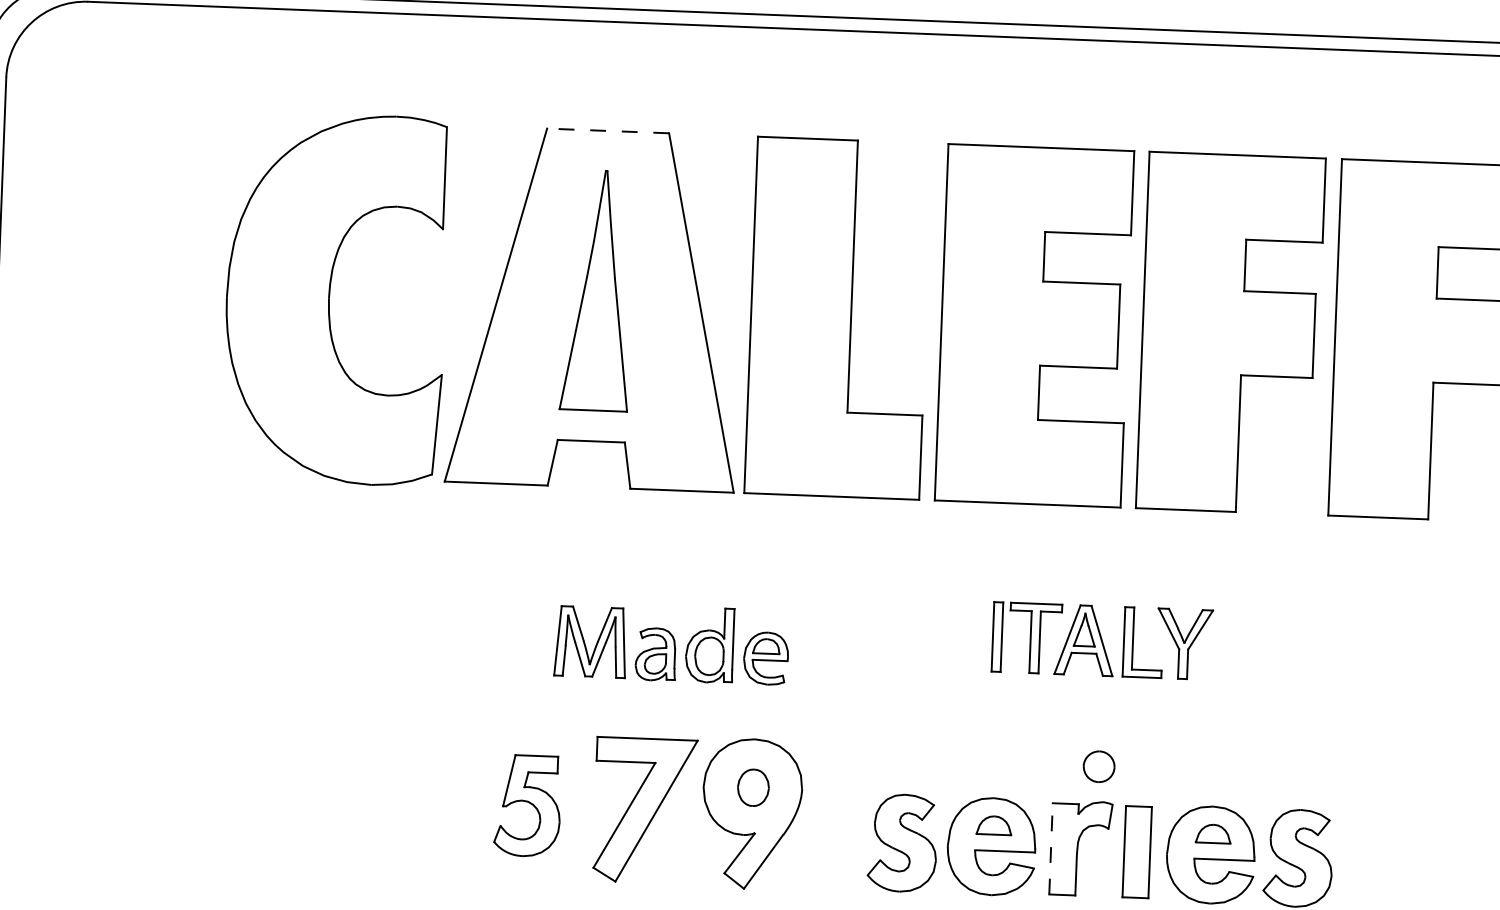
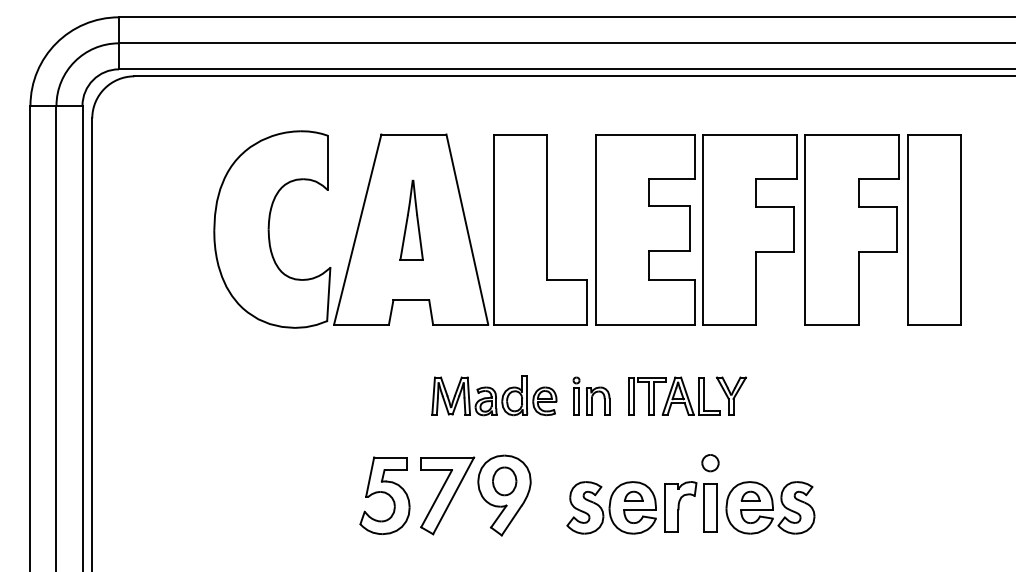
line: (607, 130) -> (413, 134), dashed -> solid
part: (597, 290) -> (411, 219), size x0.62
part: (922, 632) -> (591, 395), added
part: (672, 644) -> (494, 395), moved
part: (1099, 767) -> (710, 463), moved
part: (752, 787) -> (504, 481), size x1.43
part: (526, 805) -> (384, 495), size x1.43
line: (1050, 848) -> (664, 507), dashed -> solid

